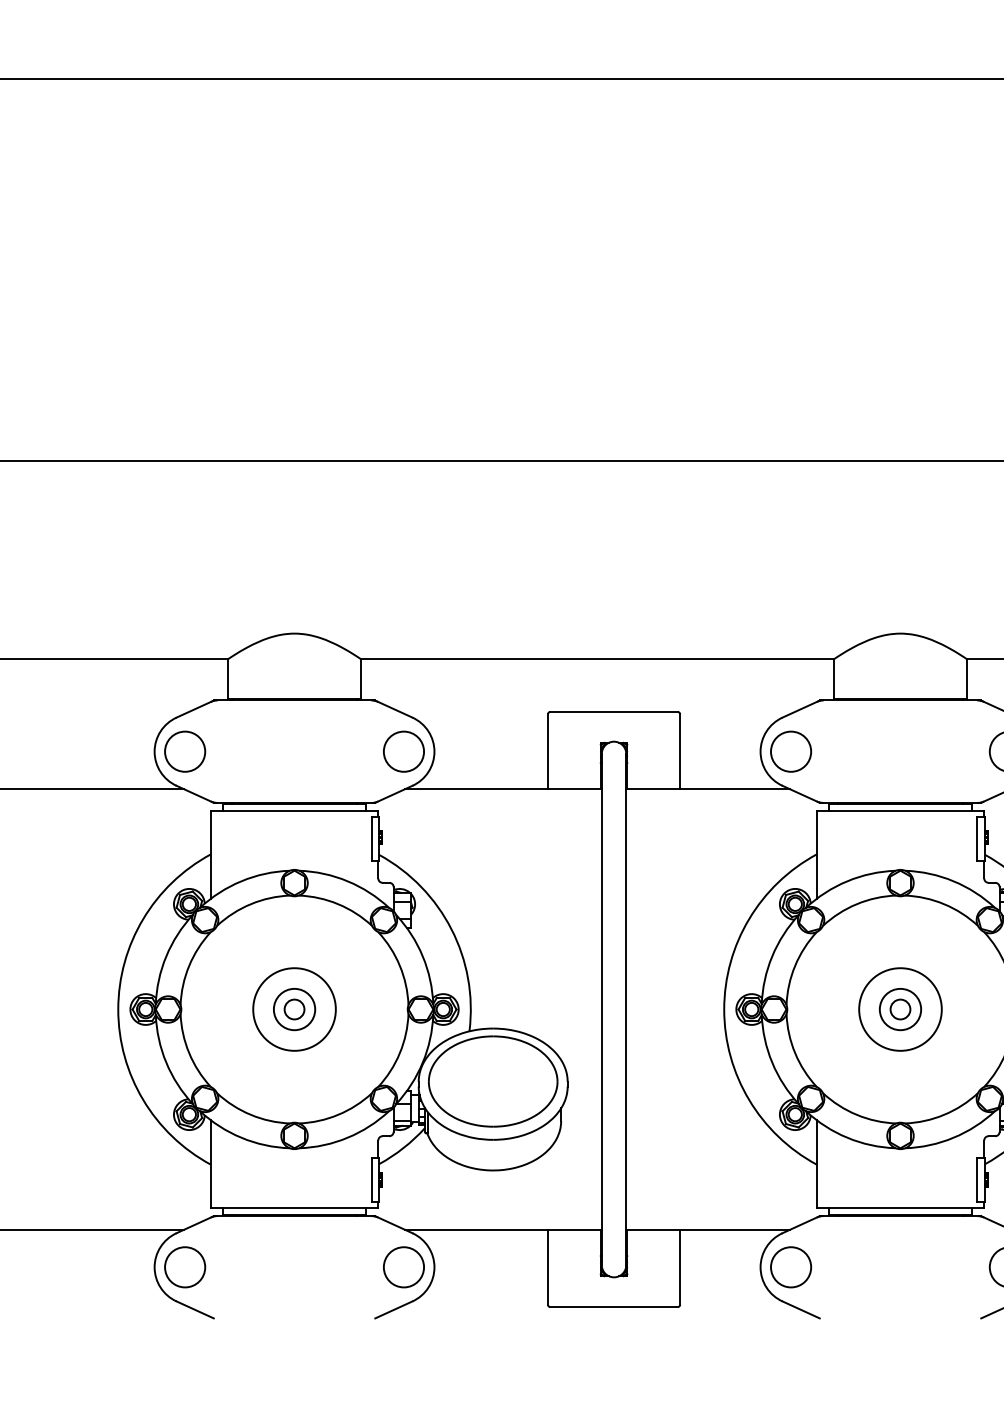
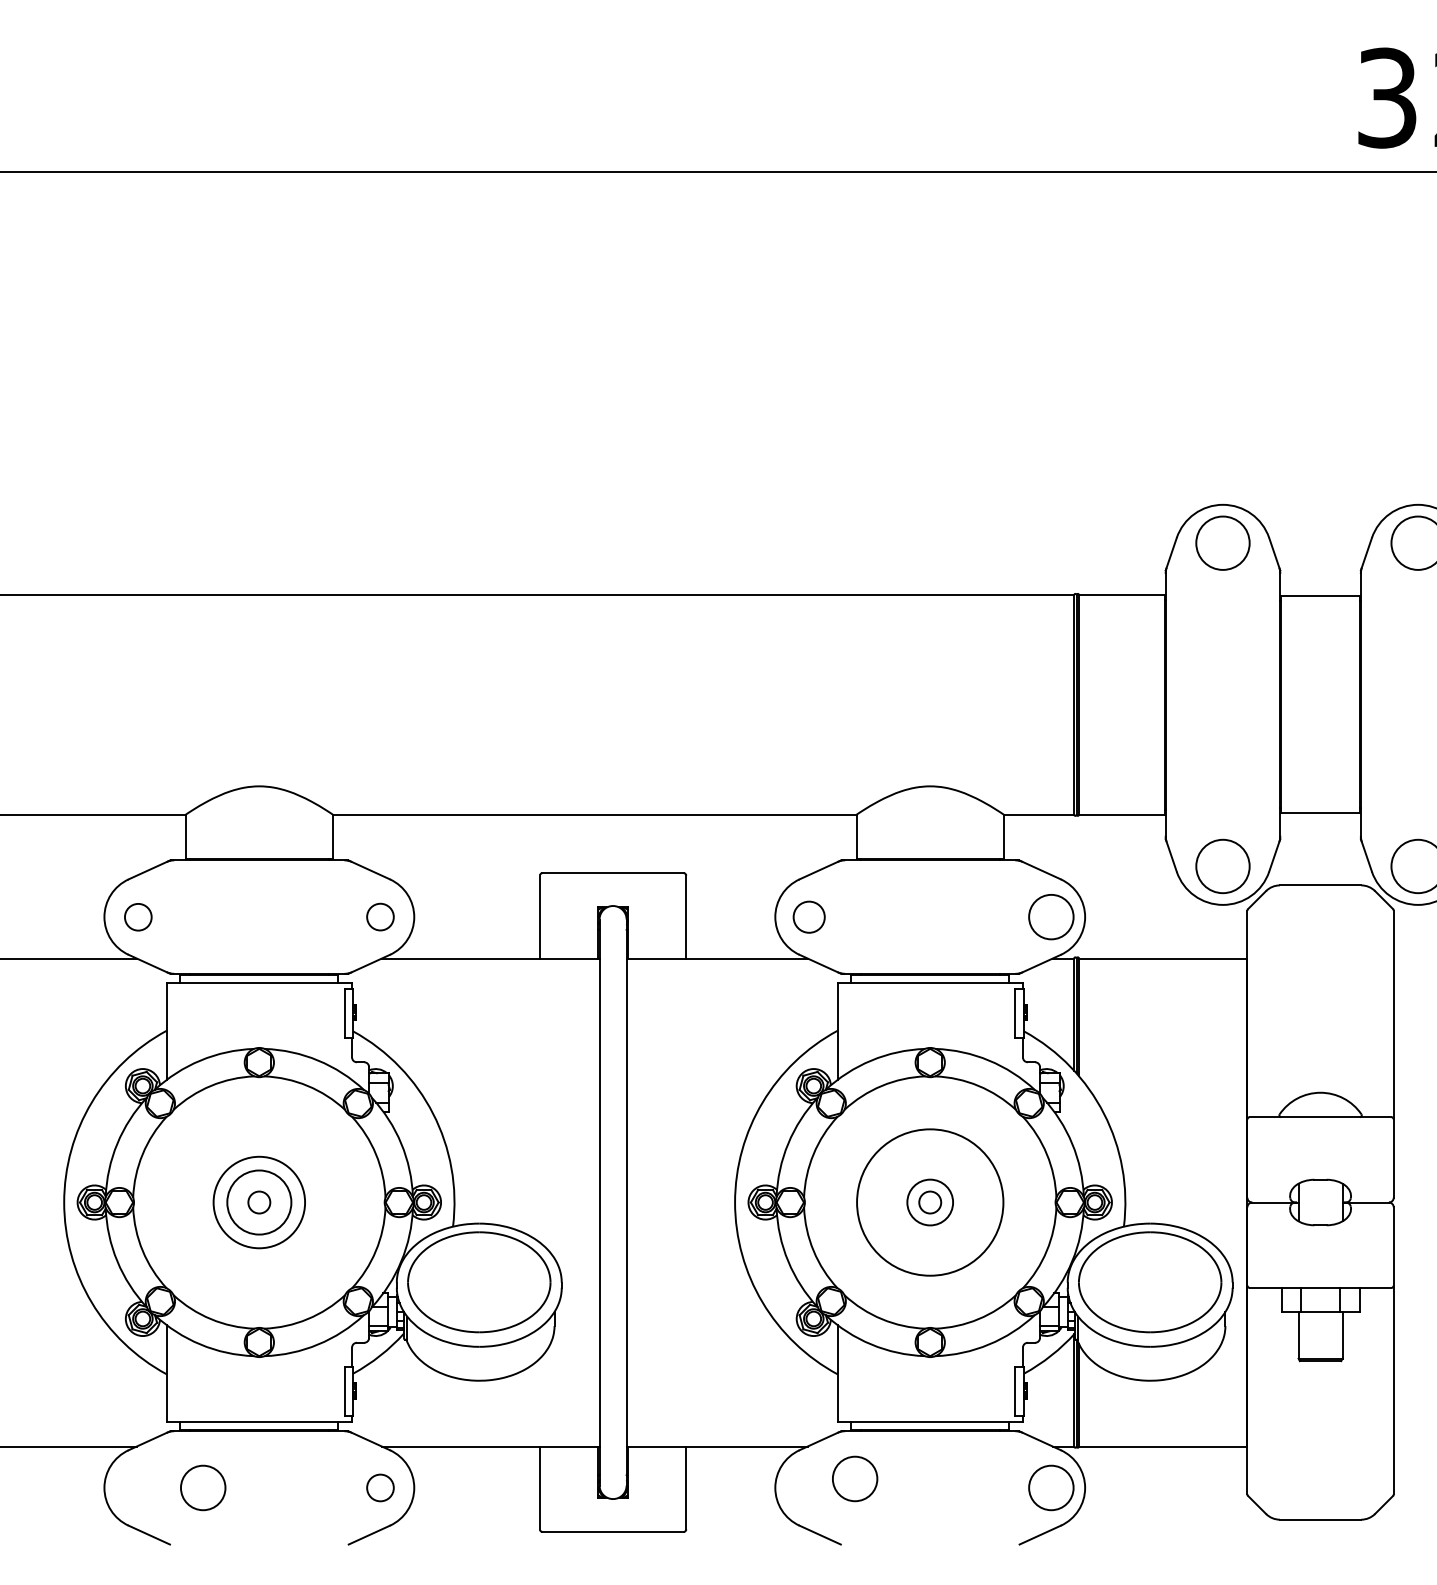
circle: (403, 751) -> (380, 916), size x0.6
circle: (185, 752) -> (138, 917), size x0.6
circle: (791, 752) -> (809, 917), size x0.7
circle: (294, 1009) -> (259, 1202), size x1.4
circle: (899, 1009) -> (929, 1202), size x1.6
circle: (185, 1266) -> (203, 1487), moved
circle: (403, 1266) -> (380, 1487), size x0.6
circle: (791, 1266) -> (855, 1478), moved

